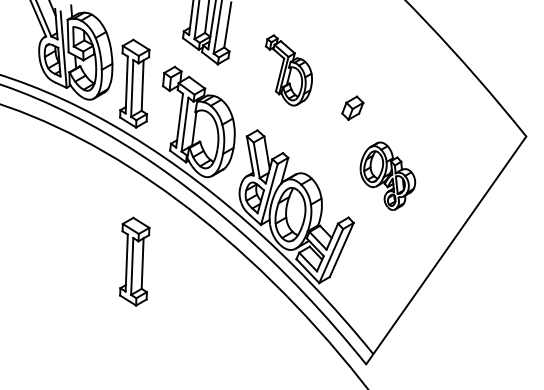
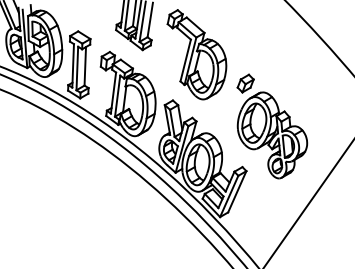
part: (288, 70) -> (196, 54), size x1.67
part: (387, 176) -> (272, 135), size x1.67
part: (134, 261) -> (79, 200), removed

